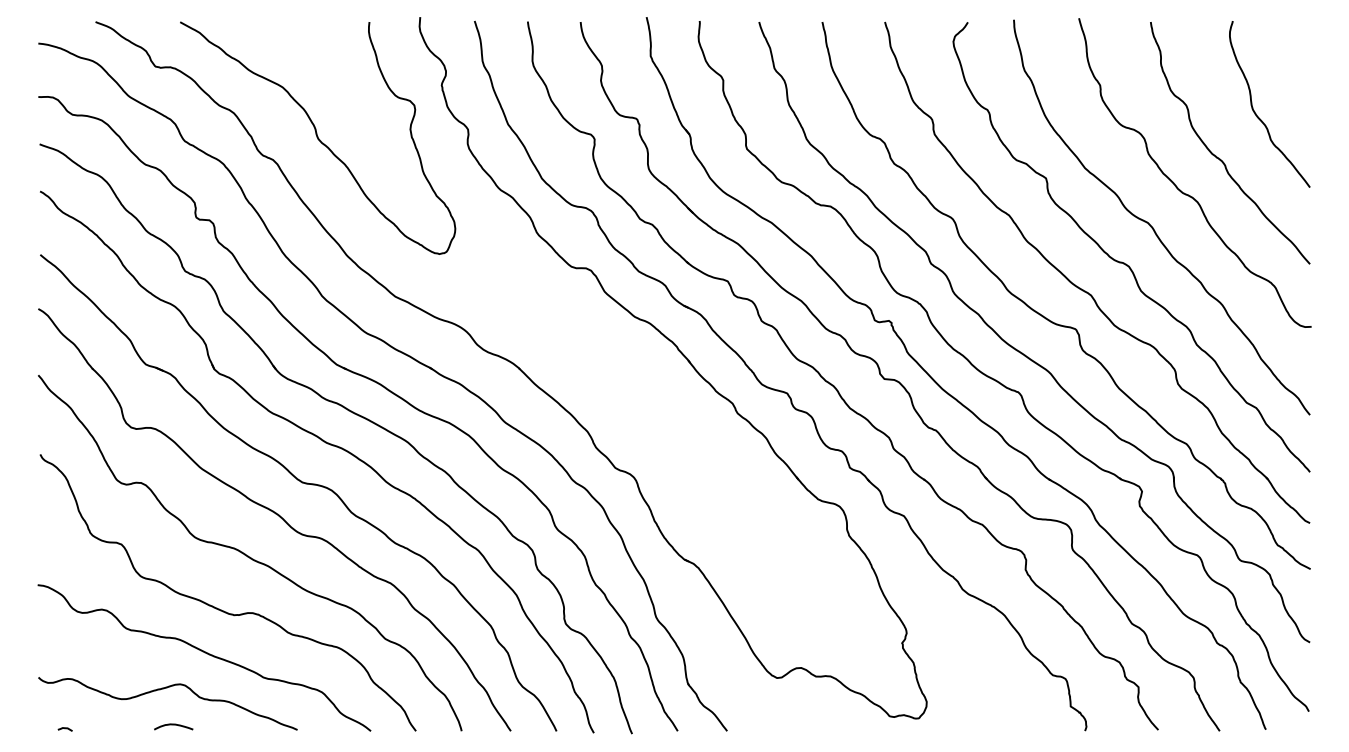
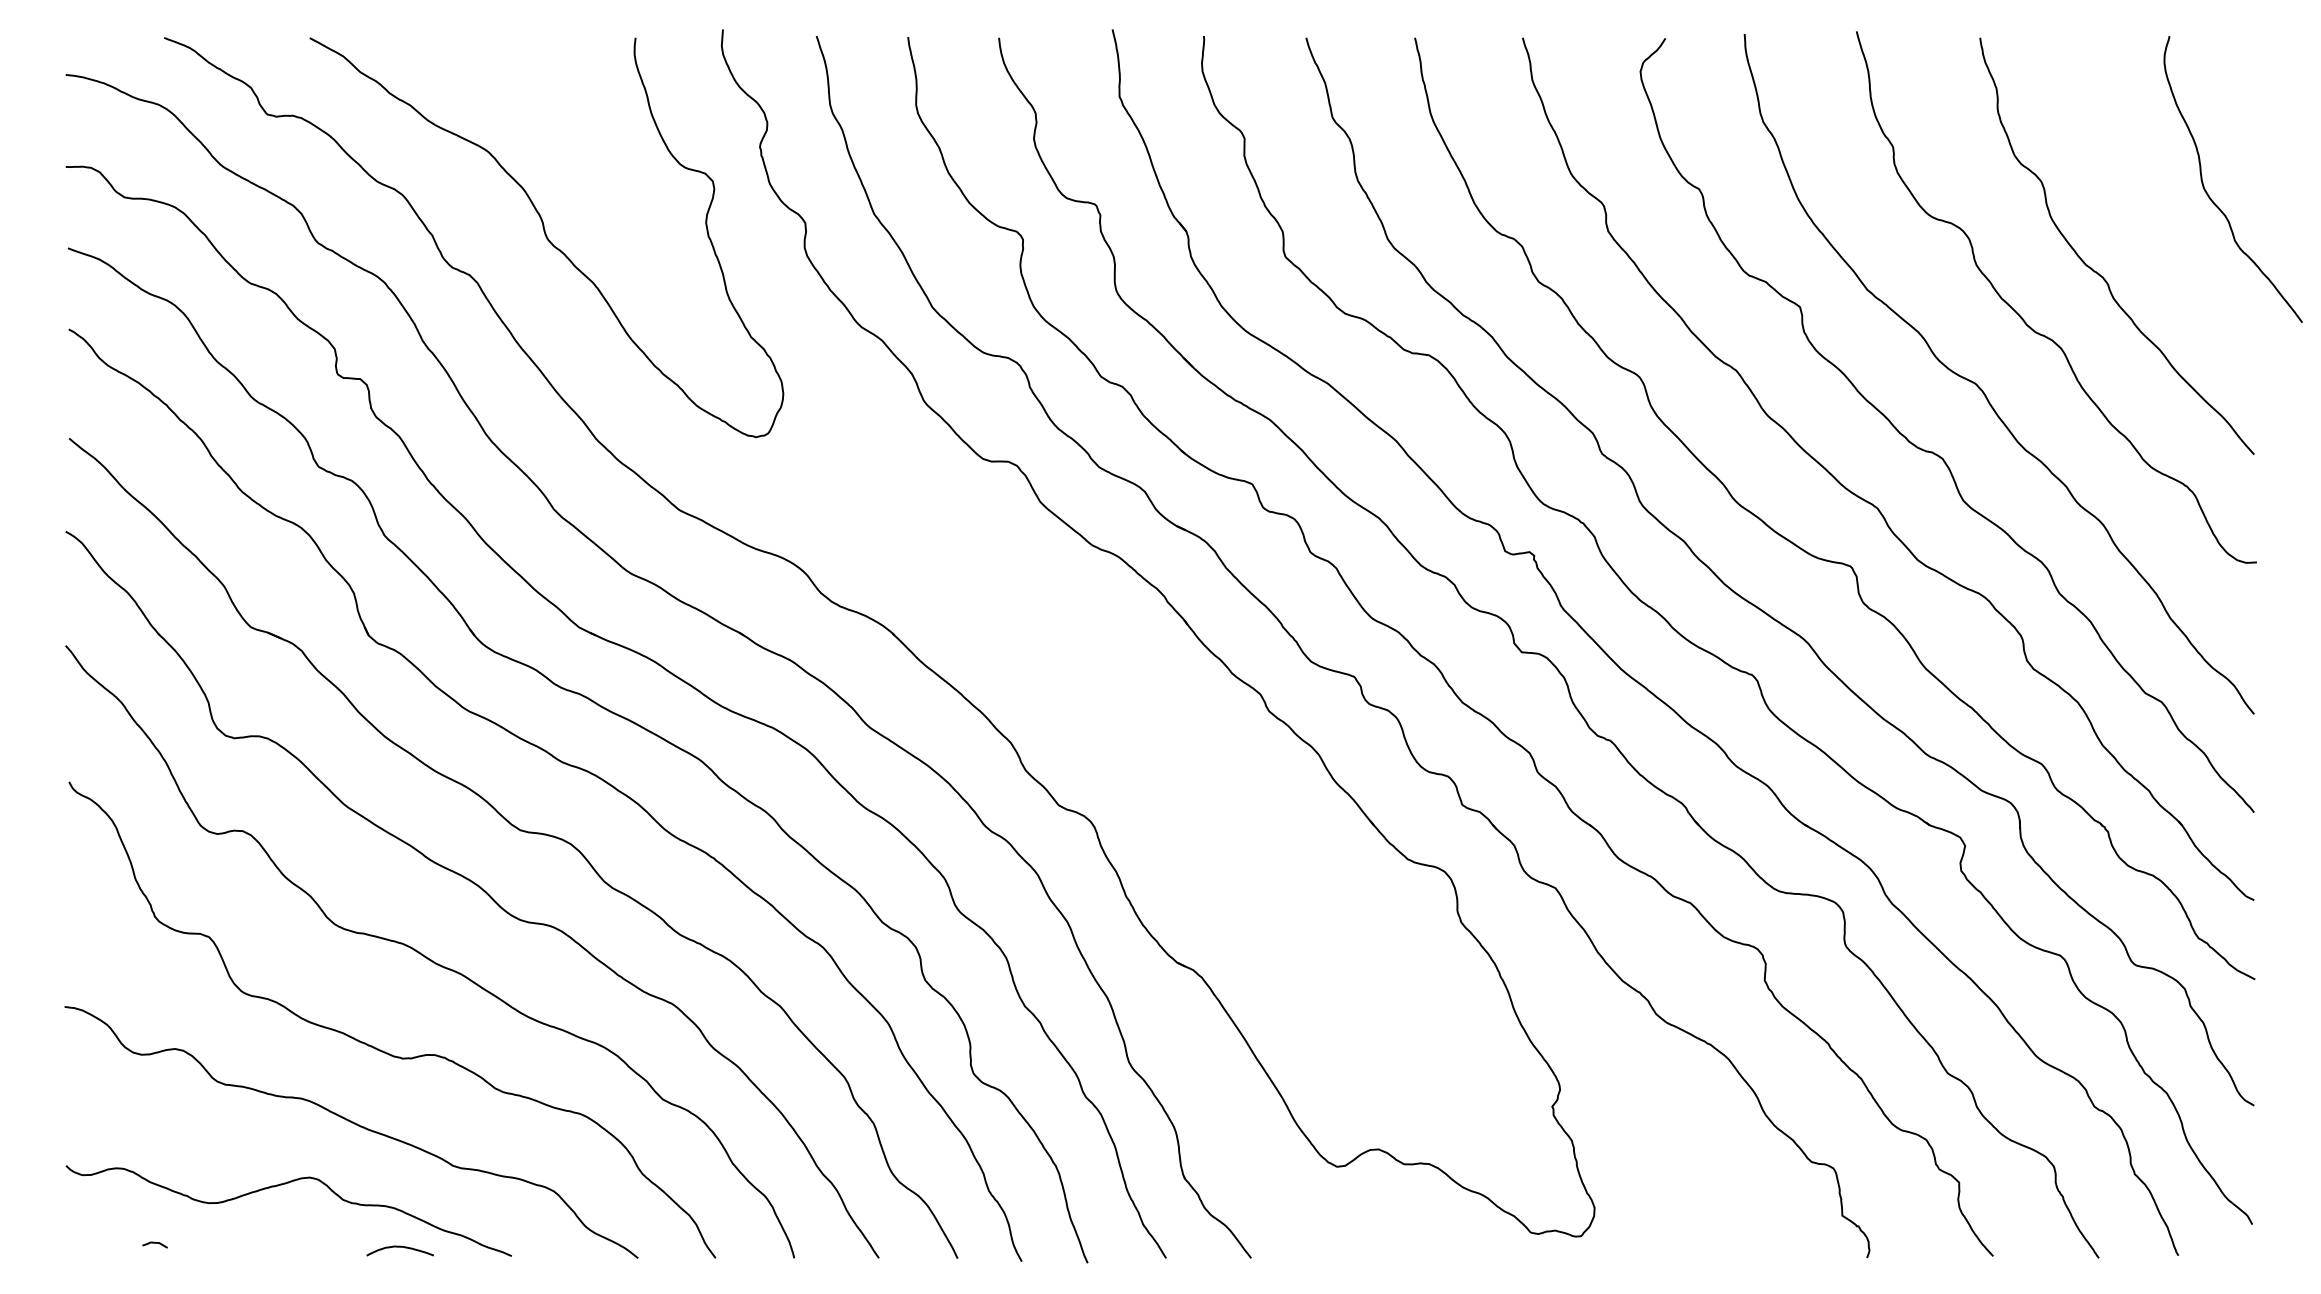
curve: (1255, 111) -> (2208, 191), moved
curve: (173, 725) -> (399, 1248), moved
curve: (64, 729) -> (153, 1245), moved

